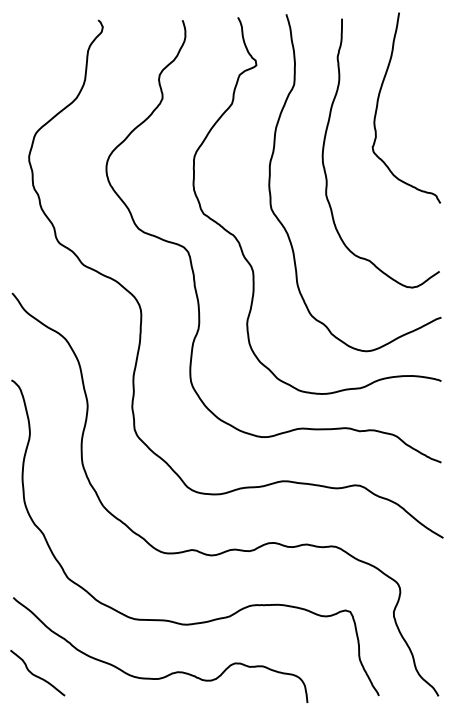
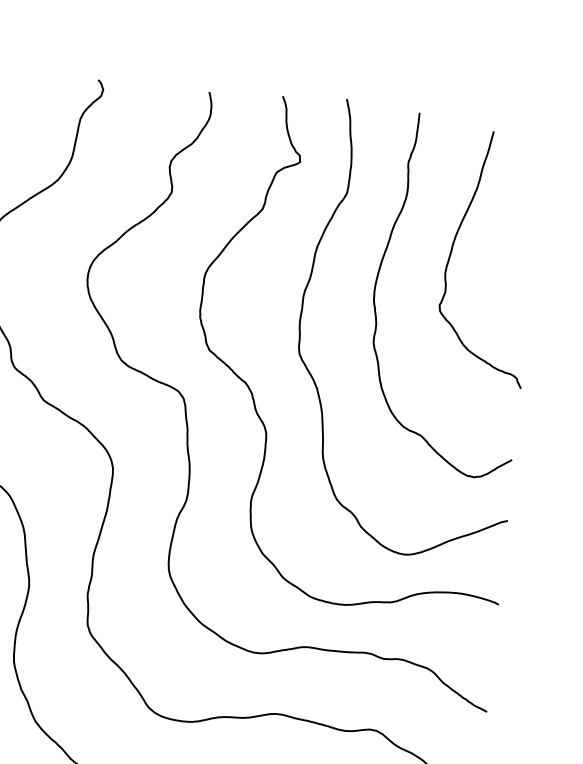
curve: (378, 104) -> (453, 249), moved

